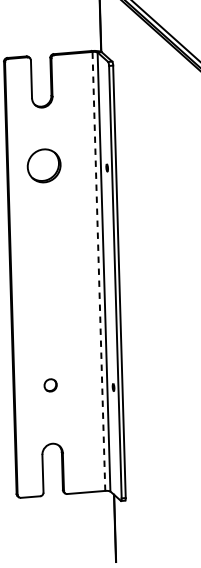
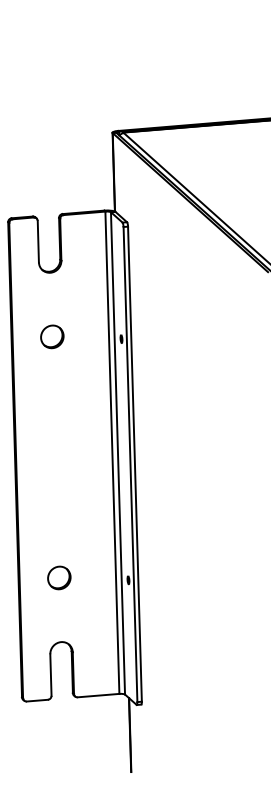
part: (44, 165) -> (52, 336), size x0.62
line: (99, 271) -> (112, 452), dashed -> solid
part: (50, 384) -> (59, 577), size x1.67

